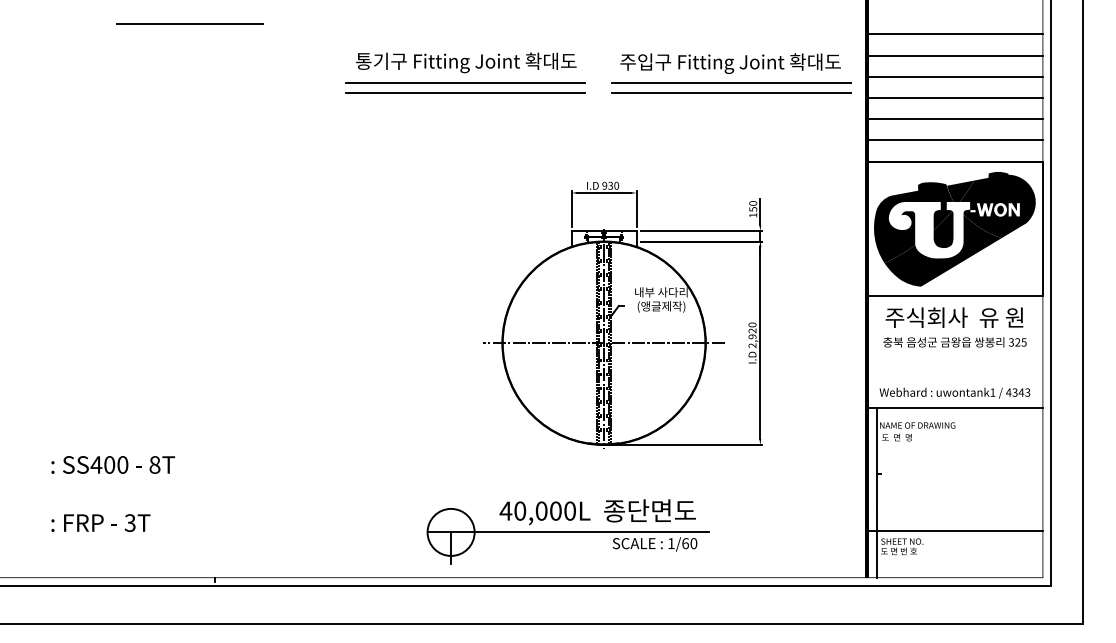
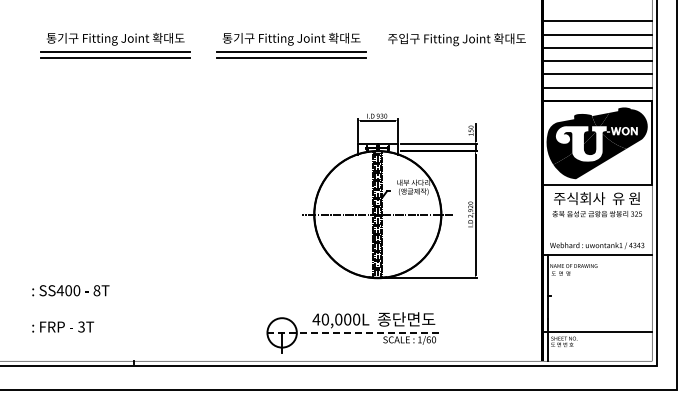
line: (189, 23) -> (118, 14), removed
part: (184, 72) -> (115, 45), added
line: (731, 84) -> (457, 52), removed
line: (731, 93) -> (457, 58), removed
line: (568, 531) -> (355, 332), solid -> dashed

